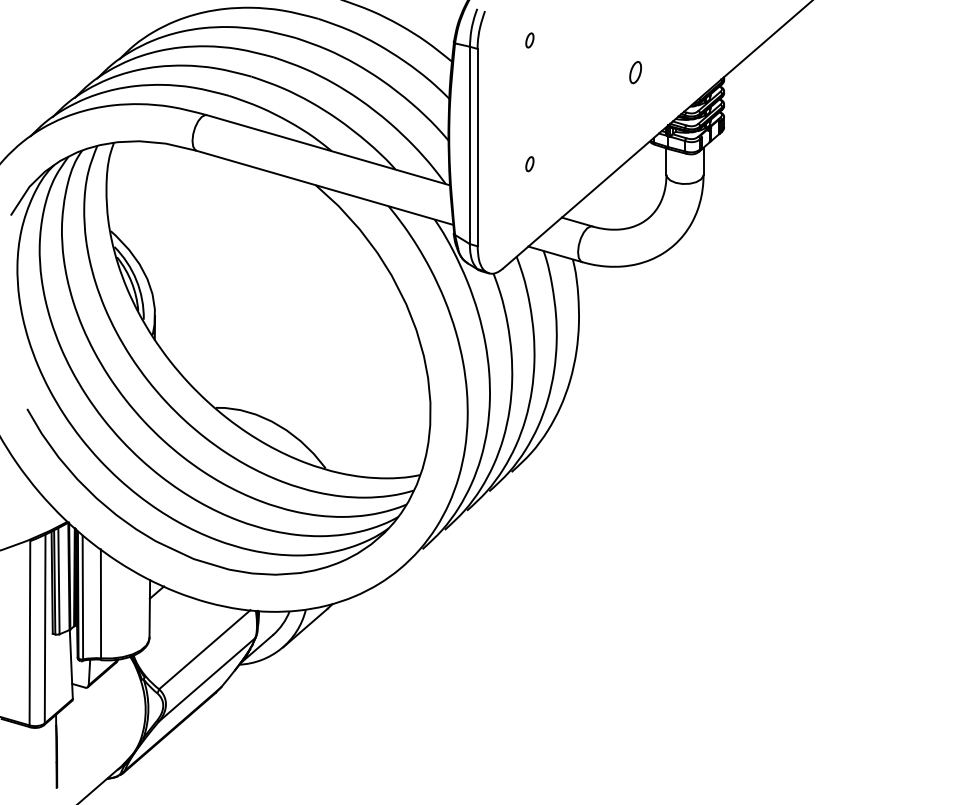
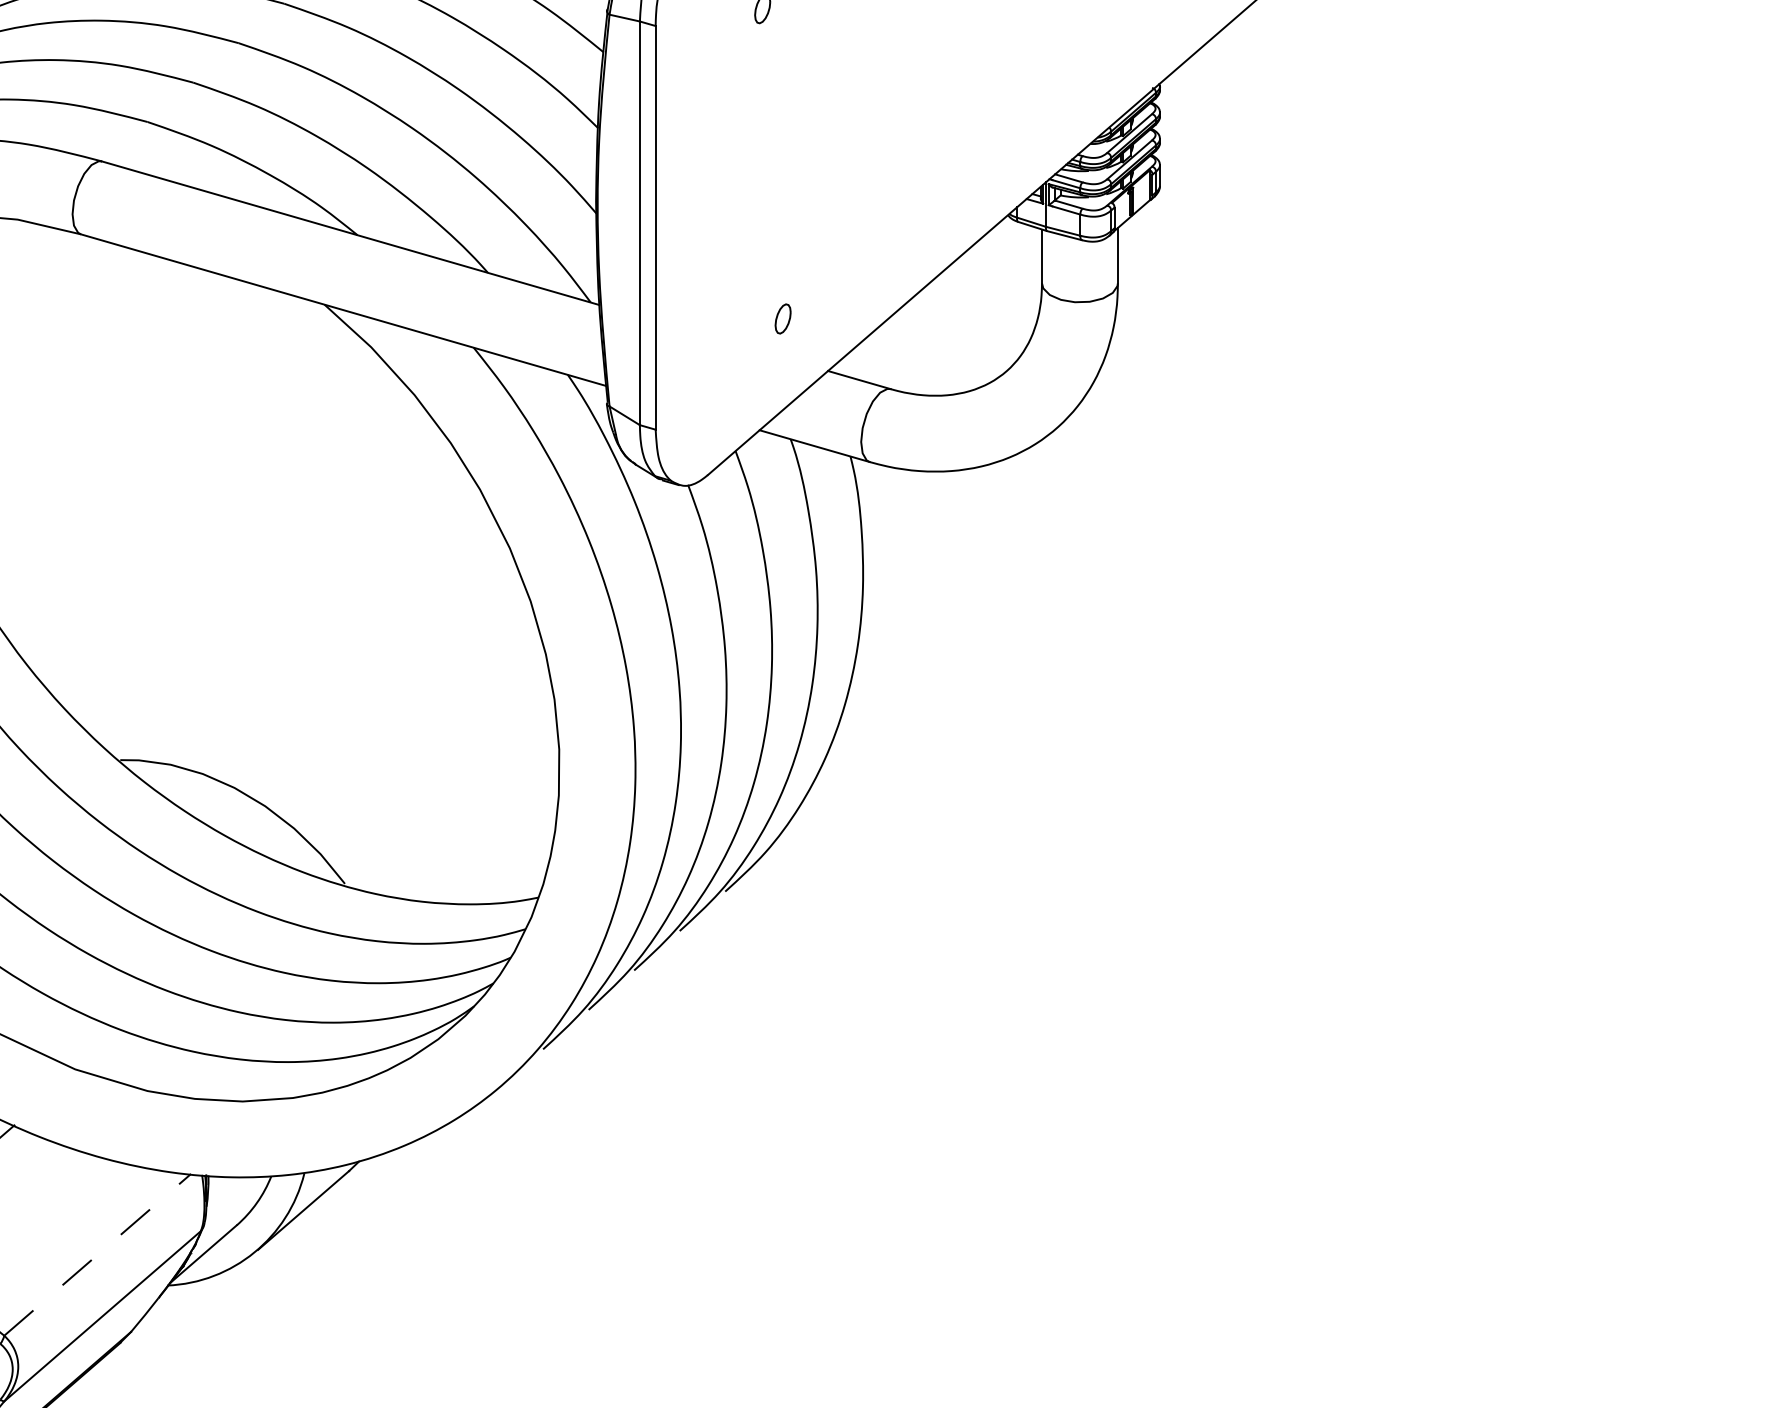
part: (635, 72) -> (978, 74), removed
part: (529, 164) -> (782, 319), moved
line: (205, 649) -> (99, 1254), solid -> dashed

